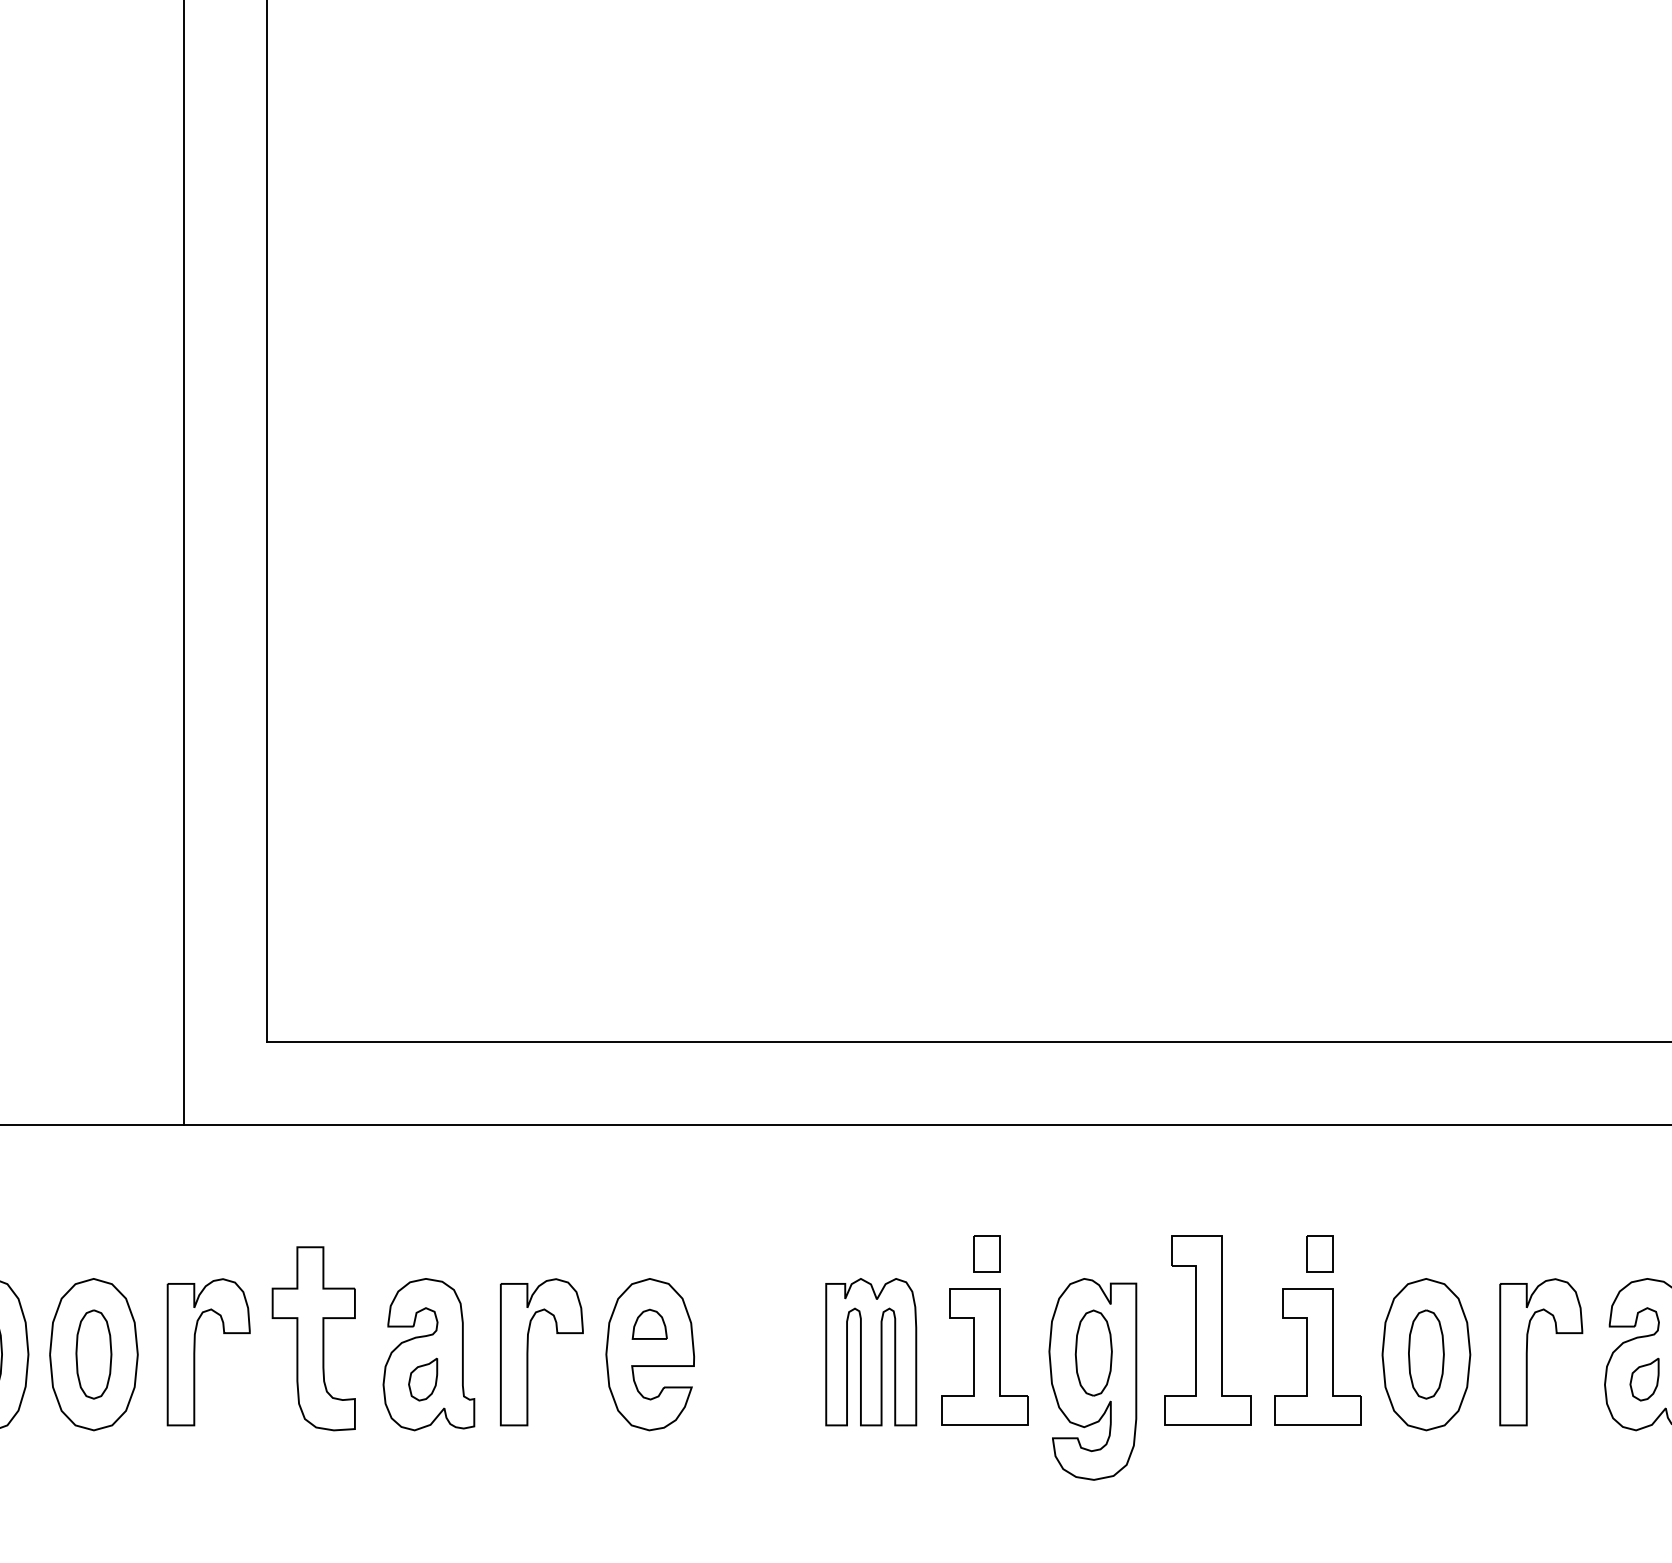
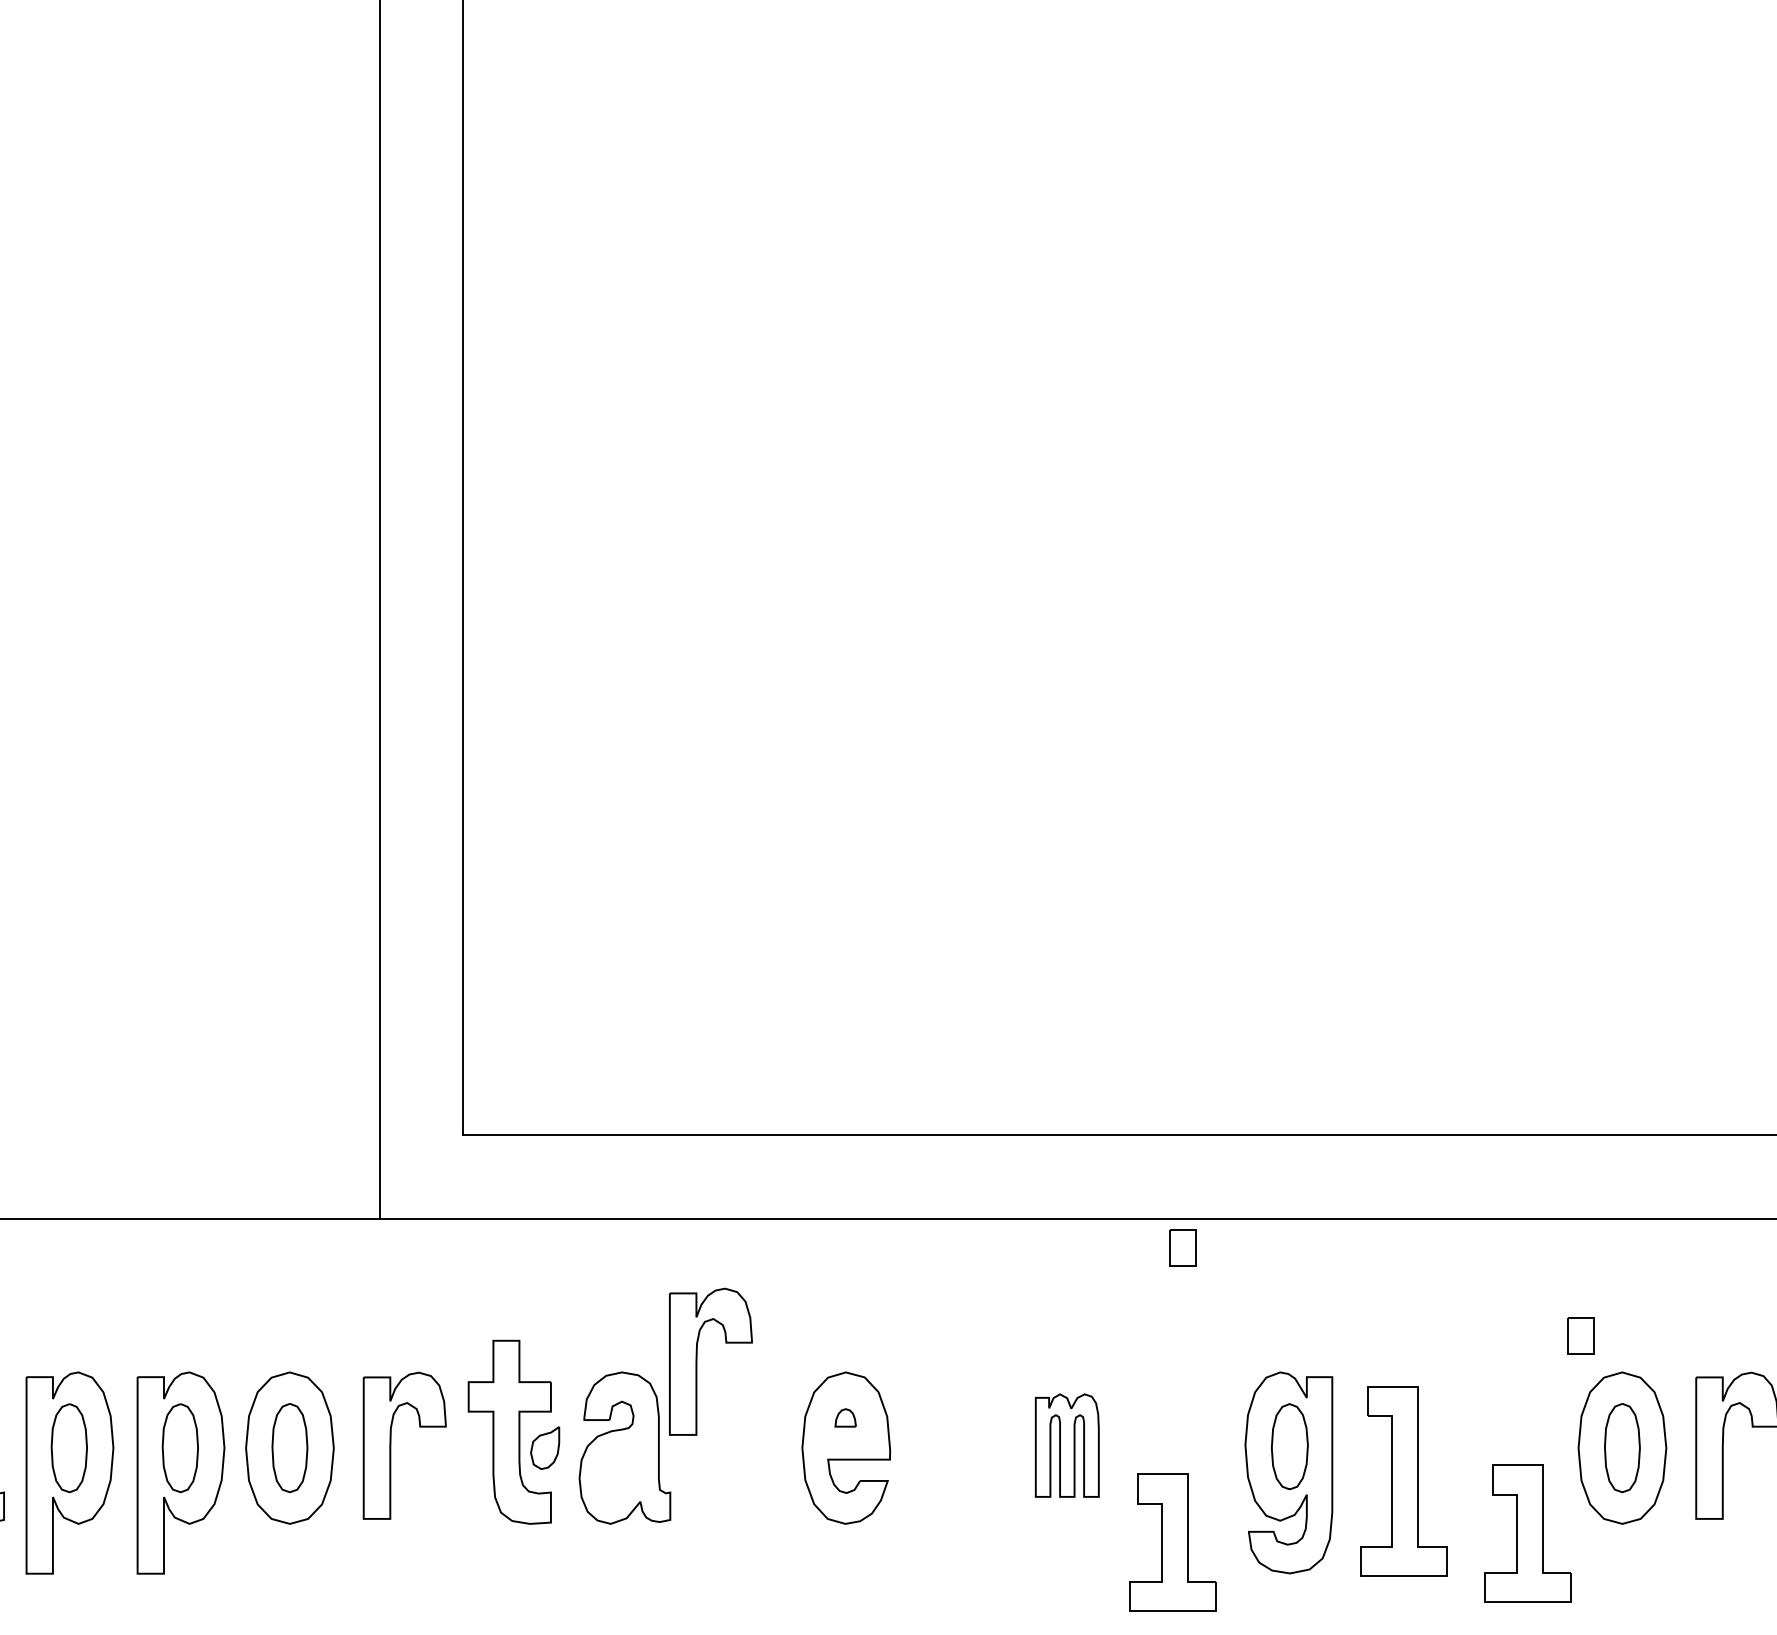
part: (986, 1253) -> (1182, 1247), moved
part: (1319, 1253) -> (1580, 1335), moved
part: (649, 1323) -> (845, 1417), size x0.6
part: (1207, 1330) -> (1403, 1481), moved
part: (528, 1351) -> (697, 1361), moved
part: (871, 1351) -> (1067, 1445), size x0.7
part: (984, 1356) -> (1172, 1542), moved
part: (1317, 1356) -> (1527, 1533), moved
part: (423, 1378) -> (545, 1447), moved

